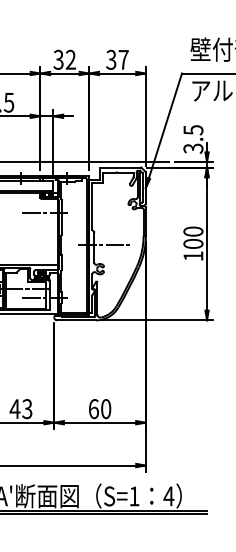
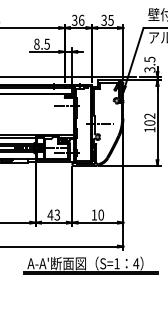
text: (70, 58) -> (81, 19), 32 -> 36
text: (122, 60) -> (110, 20), 37 -> 35
text: (192, 230) -> (149, 115), 100 -> 102
text: (94, 408) -> (94, 214), 60 -> 10

